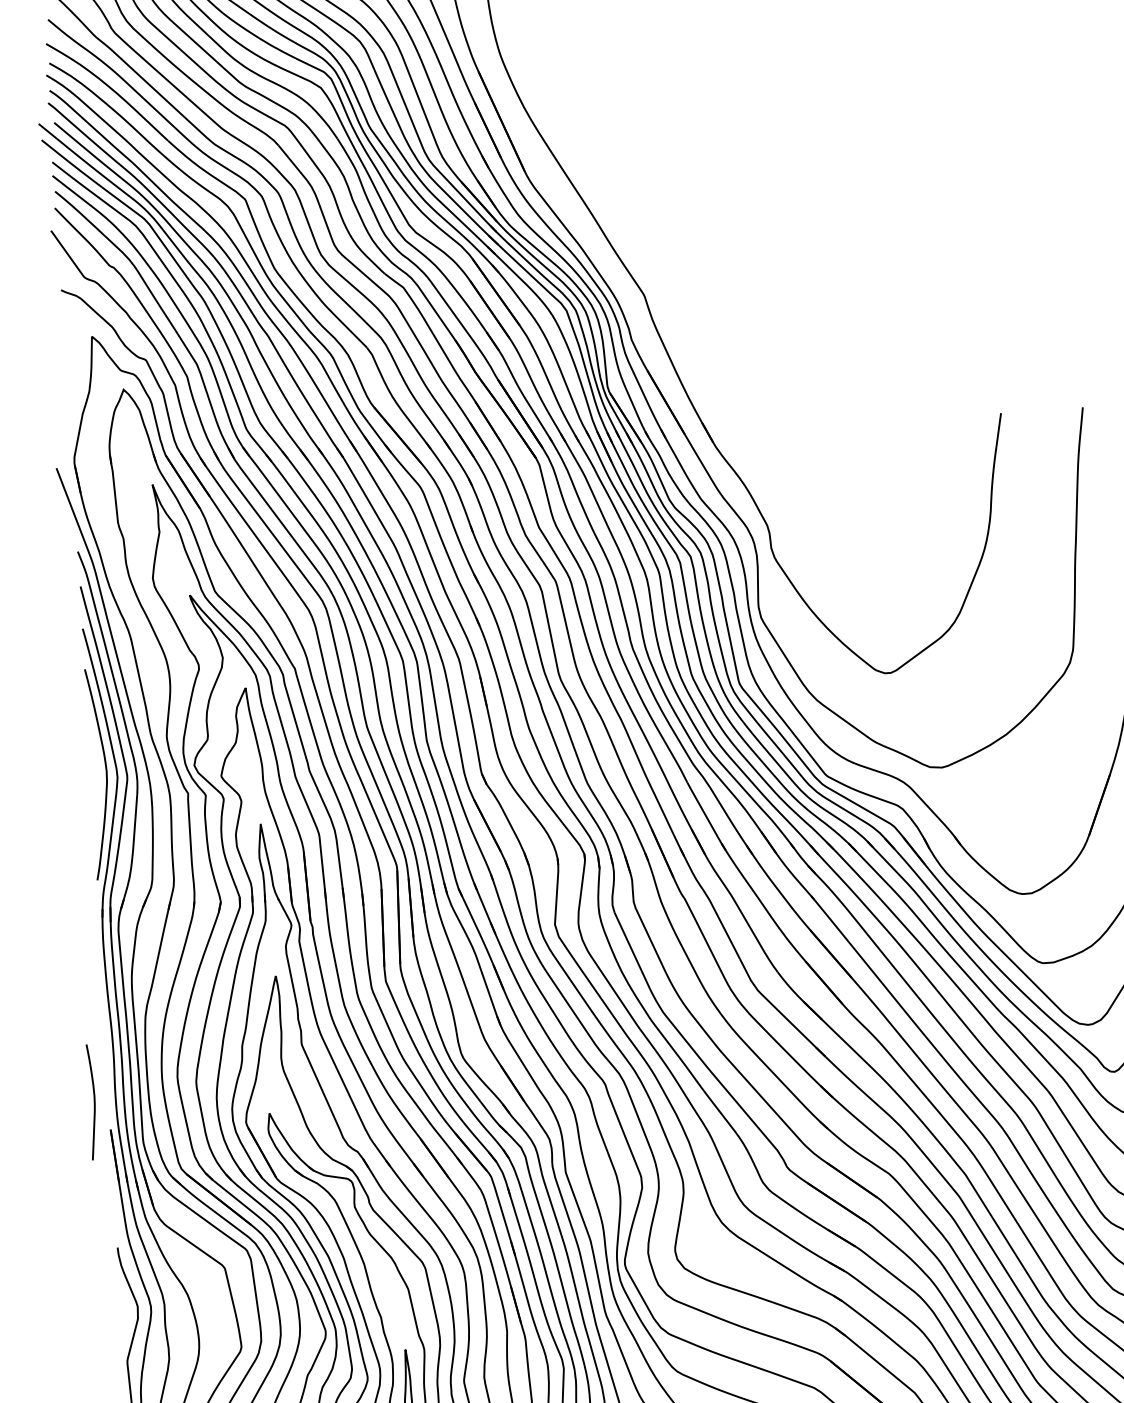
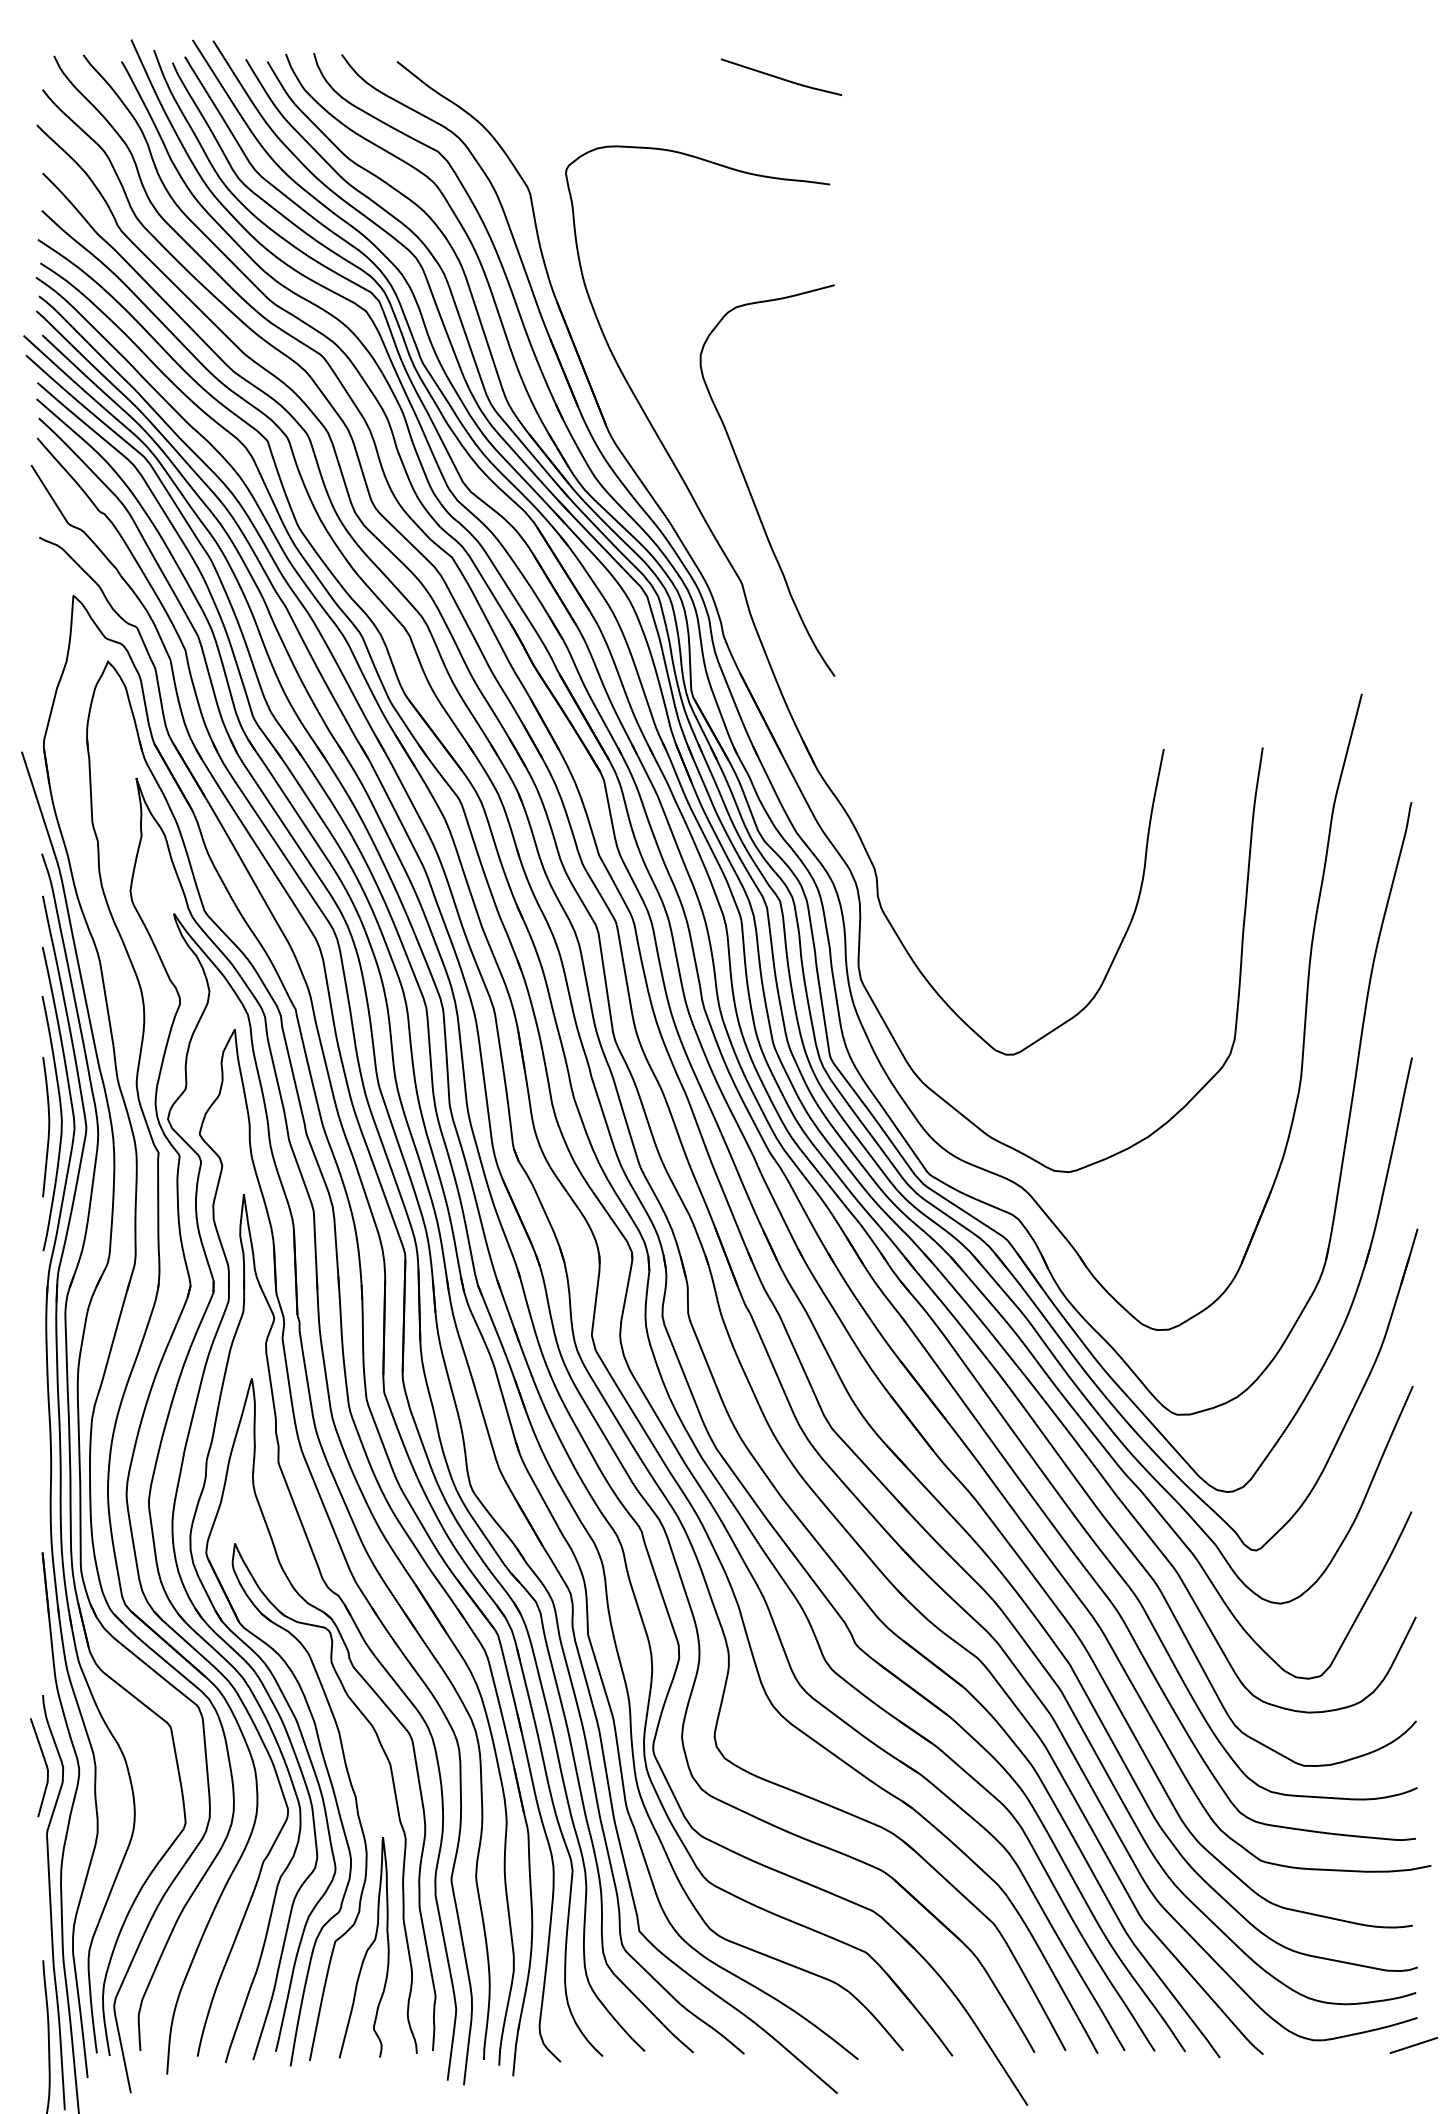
curve: (645, 214) -> (748, 485), added
curve: (94, 1102) -> (48, 1127), moved
curve: (122, 1305) -> (45, 1765), added

